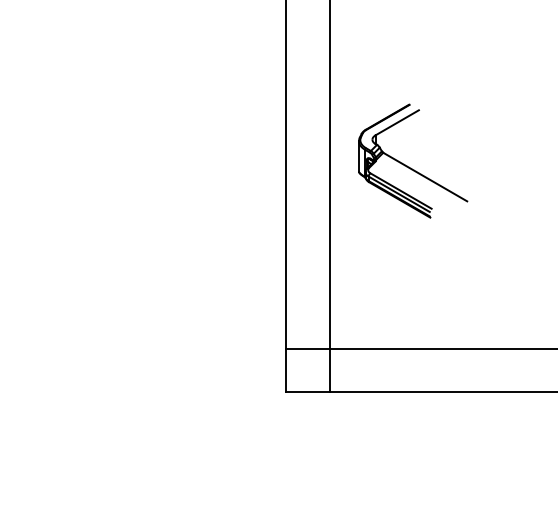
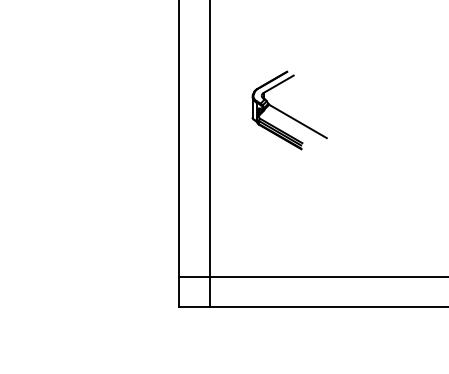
part: (412, 161) -> (289, 110), moved

